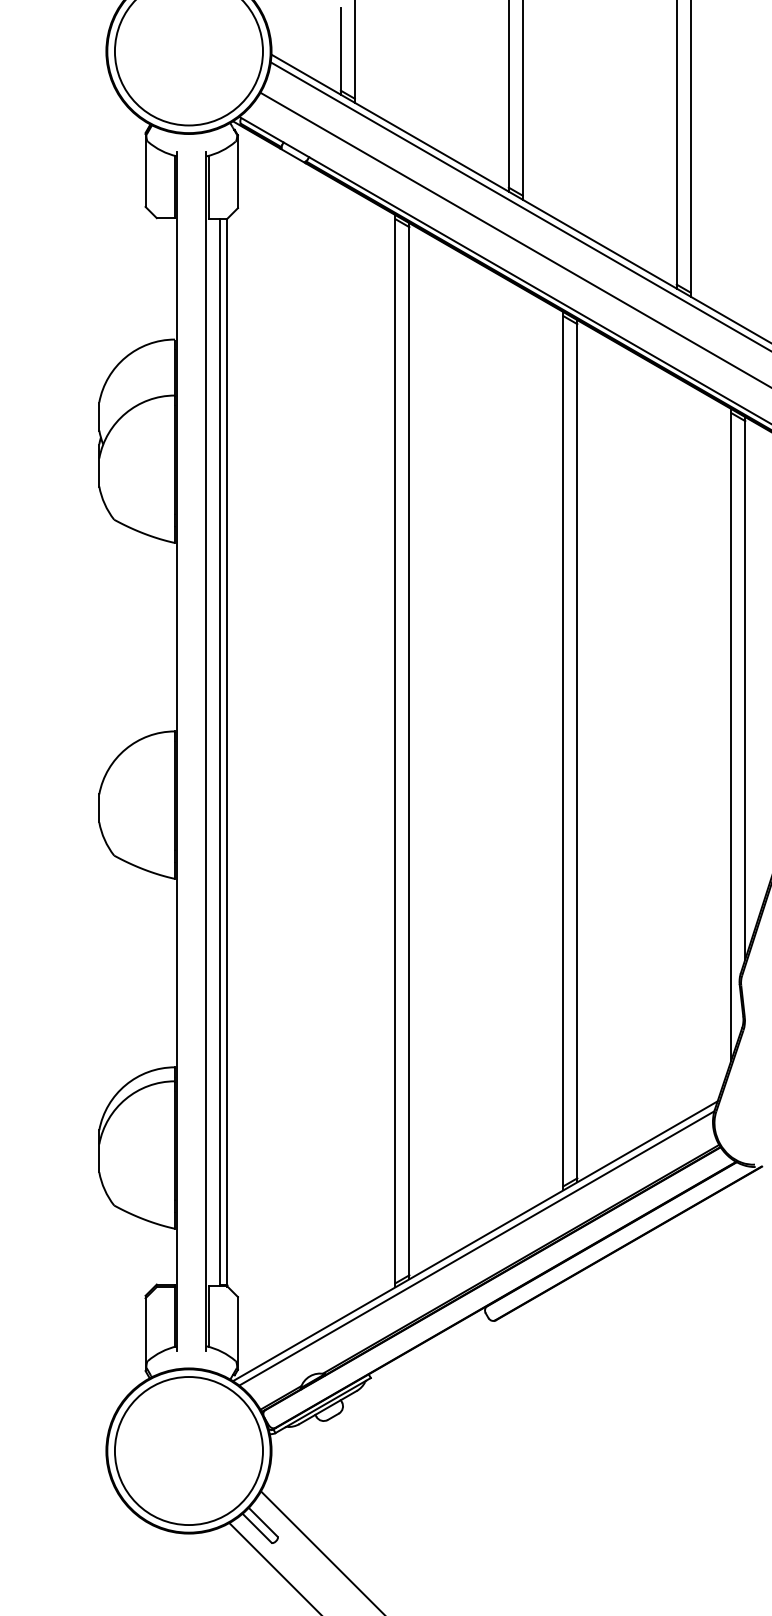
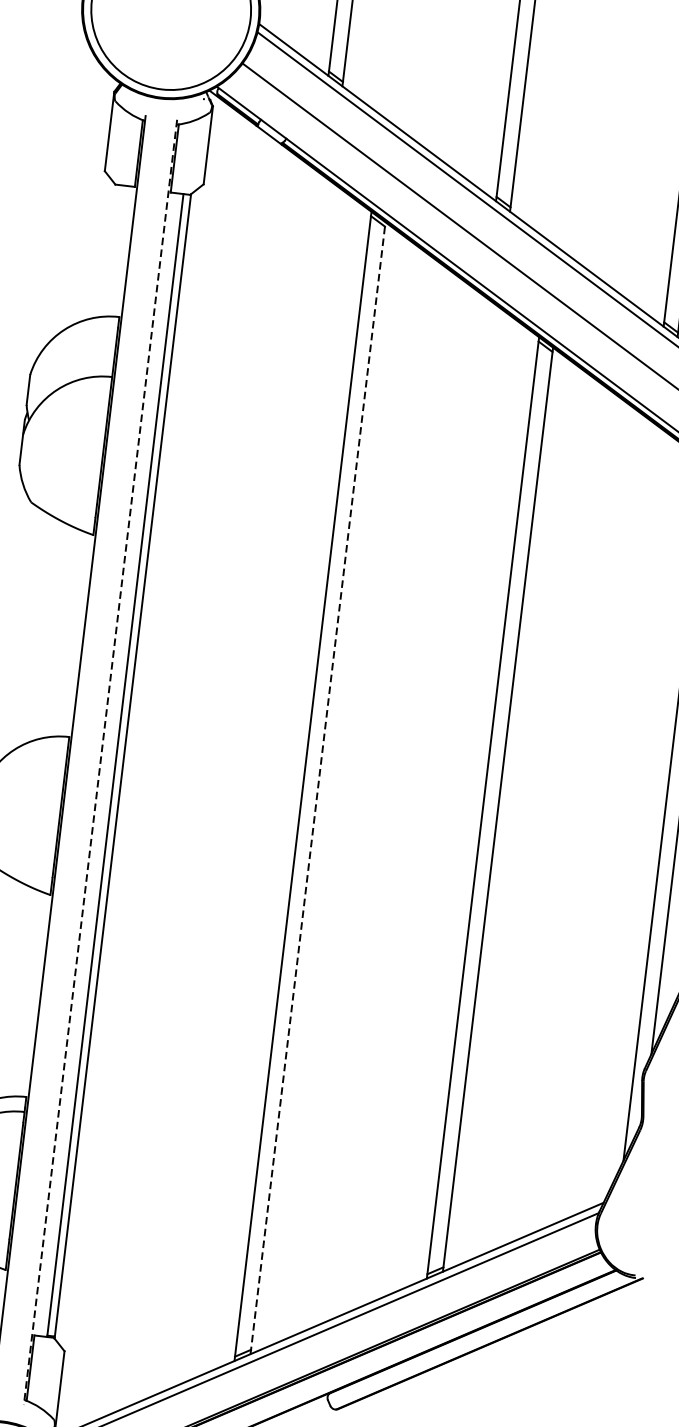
line: (409, 750) -> (318, 787), solid -> dashed
line: (206, 751) -> (100, 762), solid -> dashed

